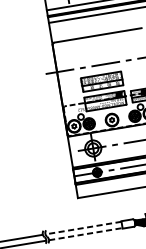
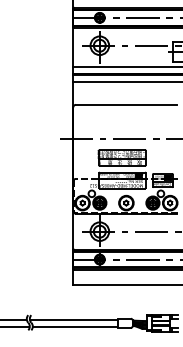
line: (83, 227) -> (73, 319), dashed -> solid
line: (85, 233) -> (75, 326), dashed -> solid

